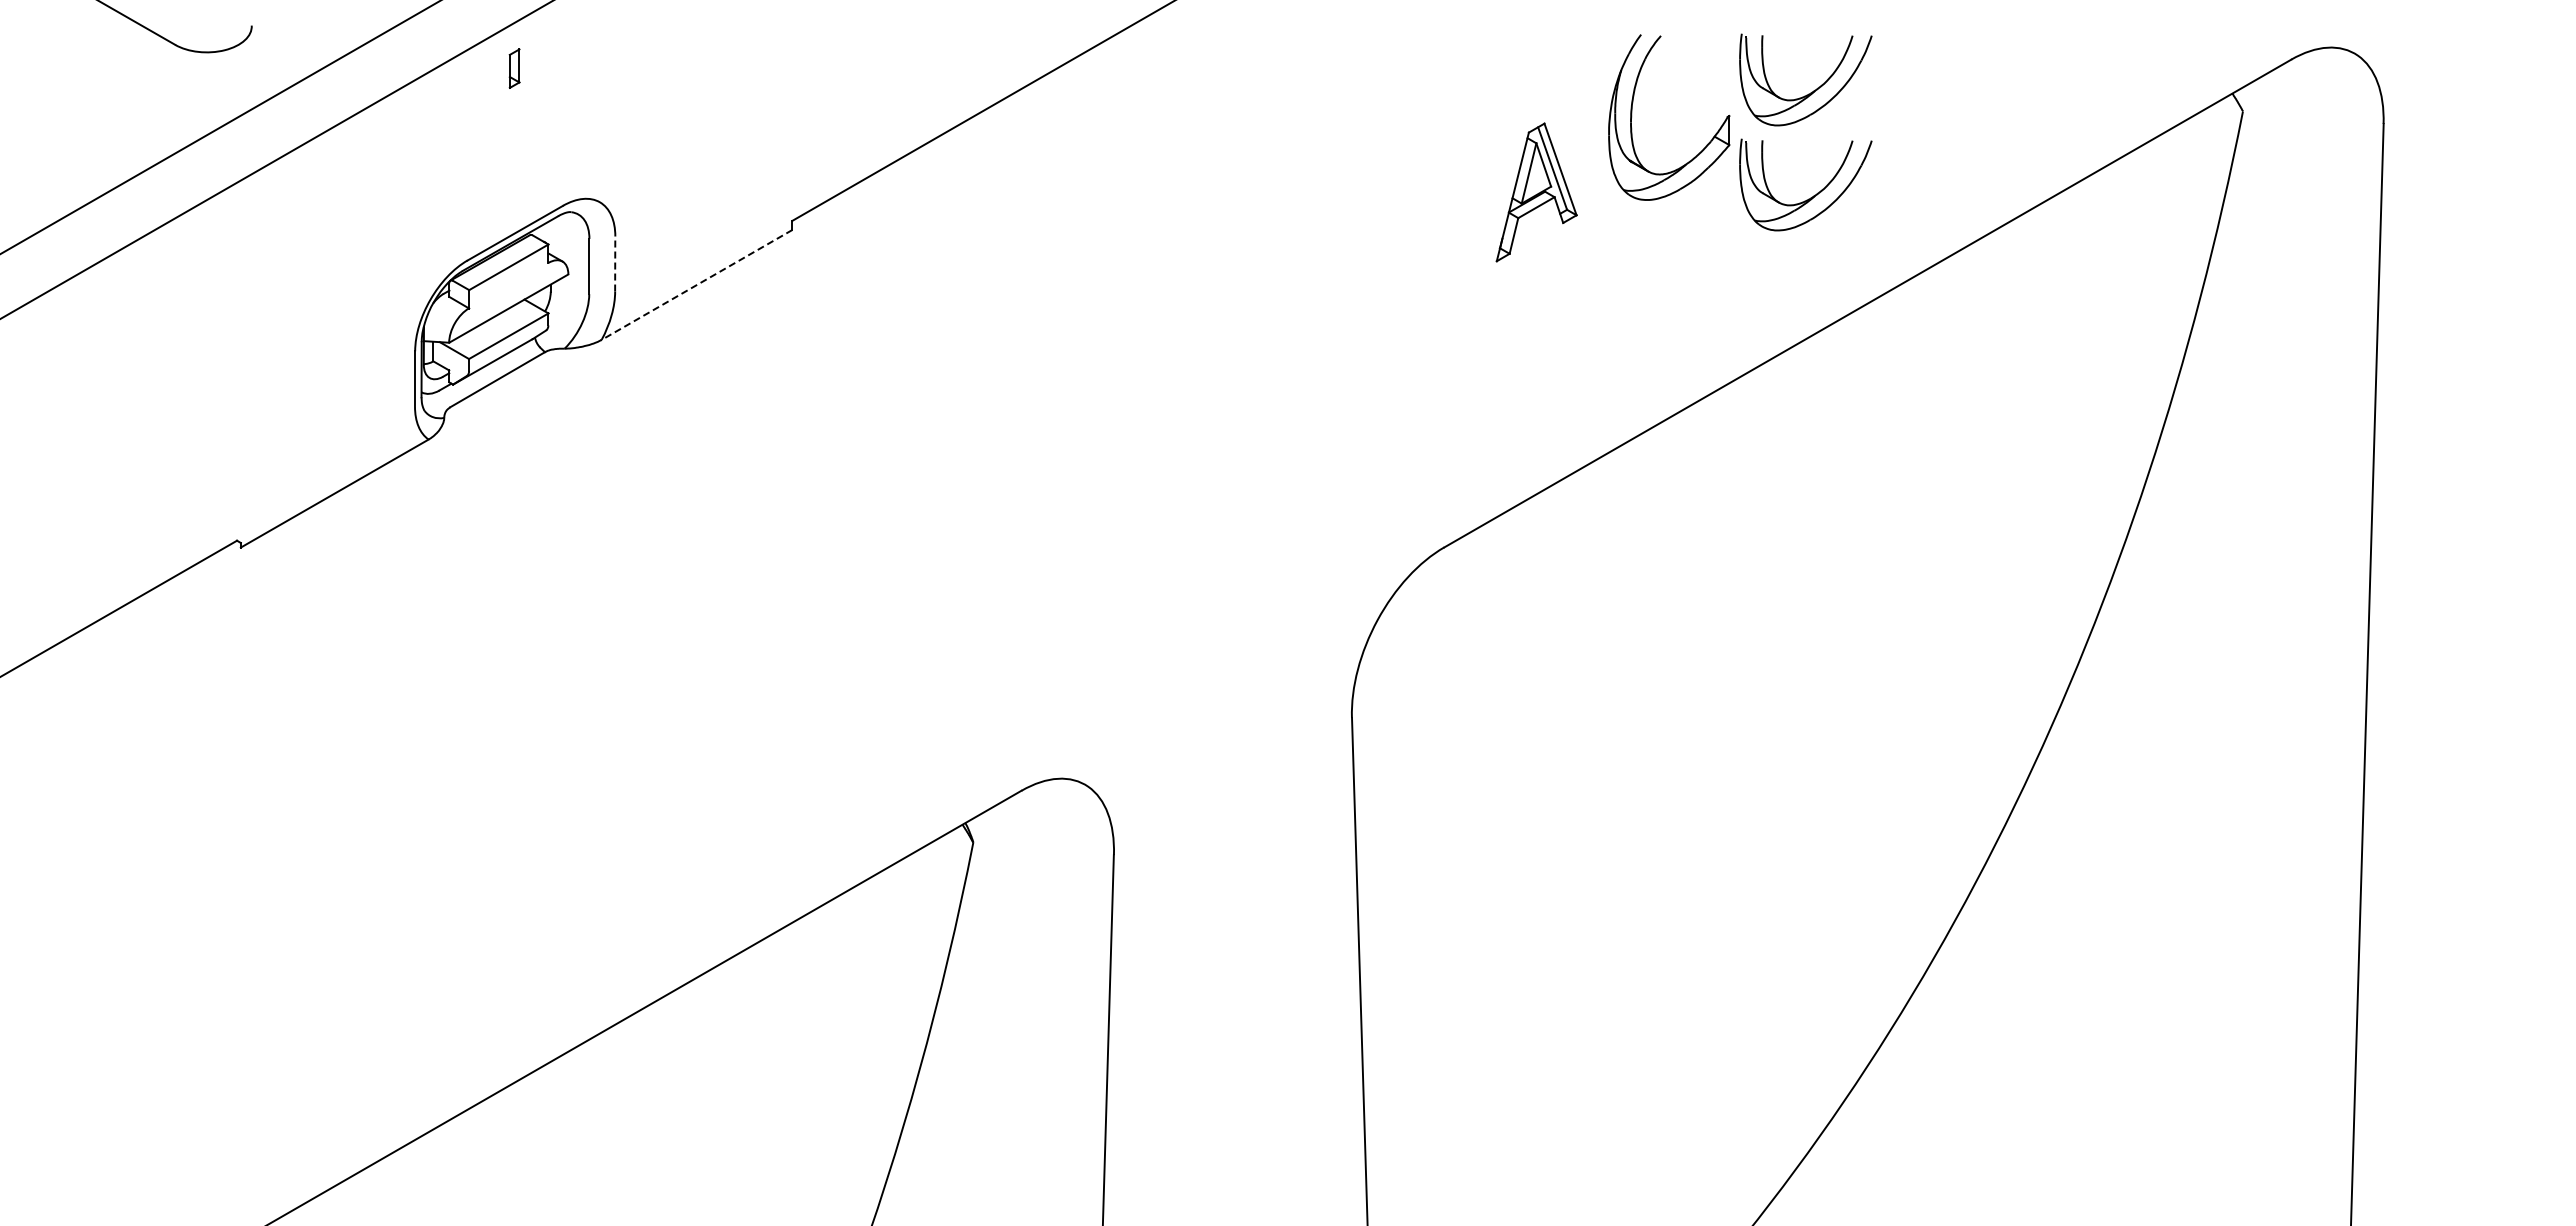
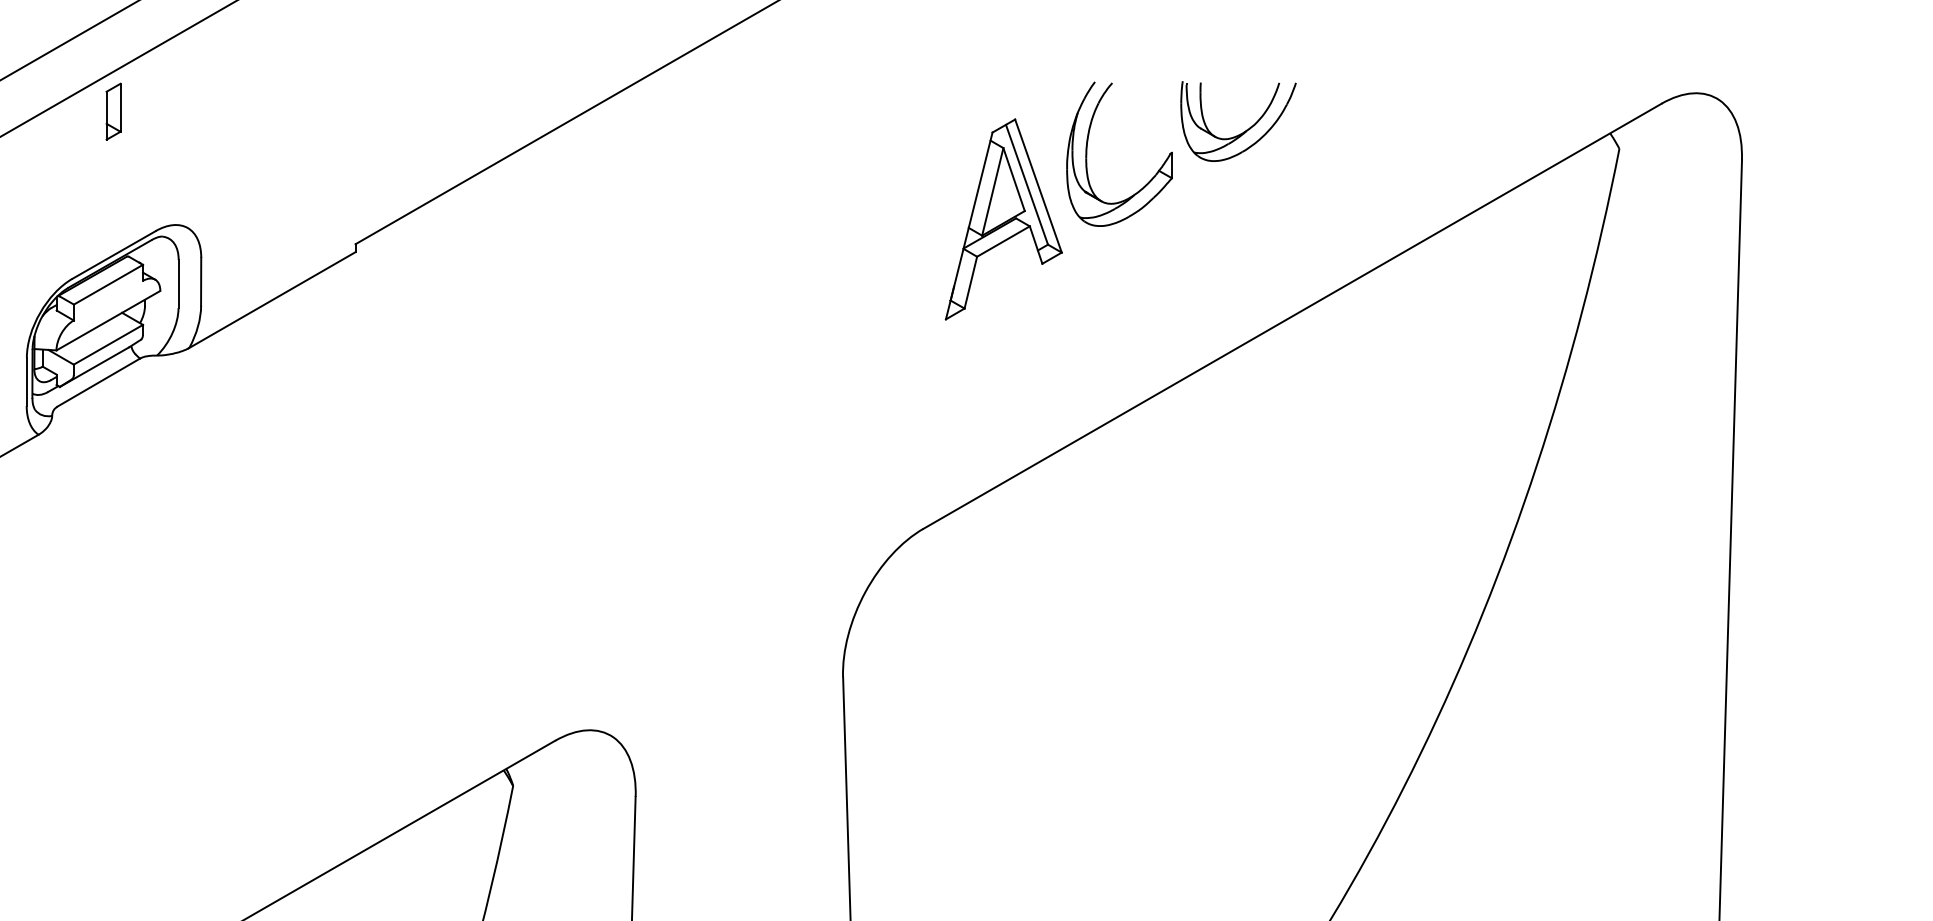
part: (514, 68) -> (113, 111), size x1.67
part: (1536, 192) -> (1003, 219), size x1.67
part: (1813, 195) -> (1245, 222), removed
line: (615, 264) -> (201, 282), dashed -> solid
line: (696, 285) -> (271, 300), dashed -> solid

